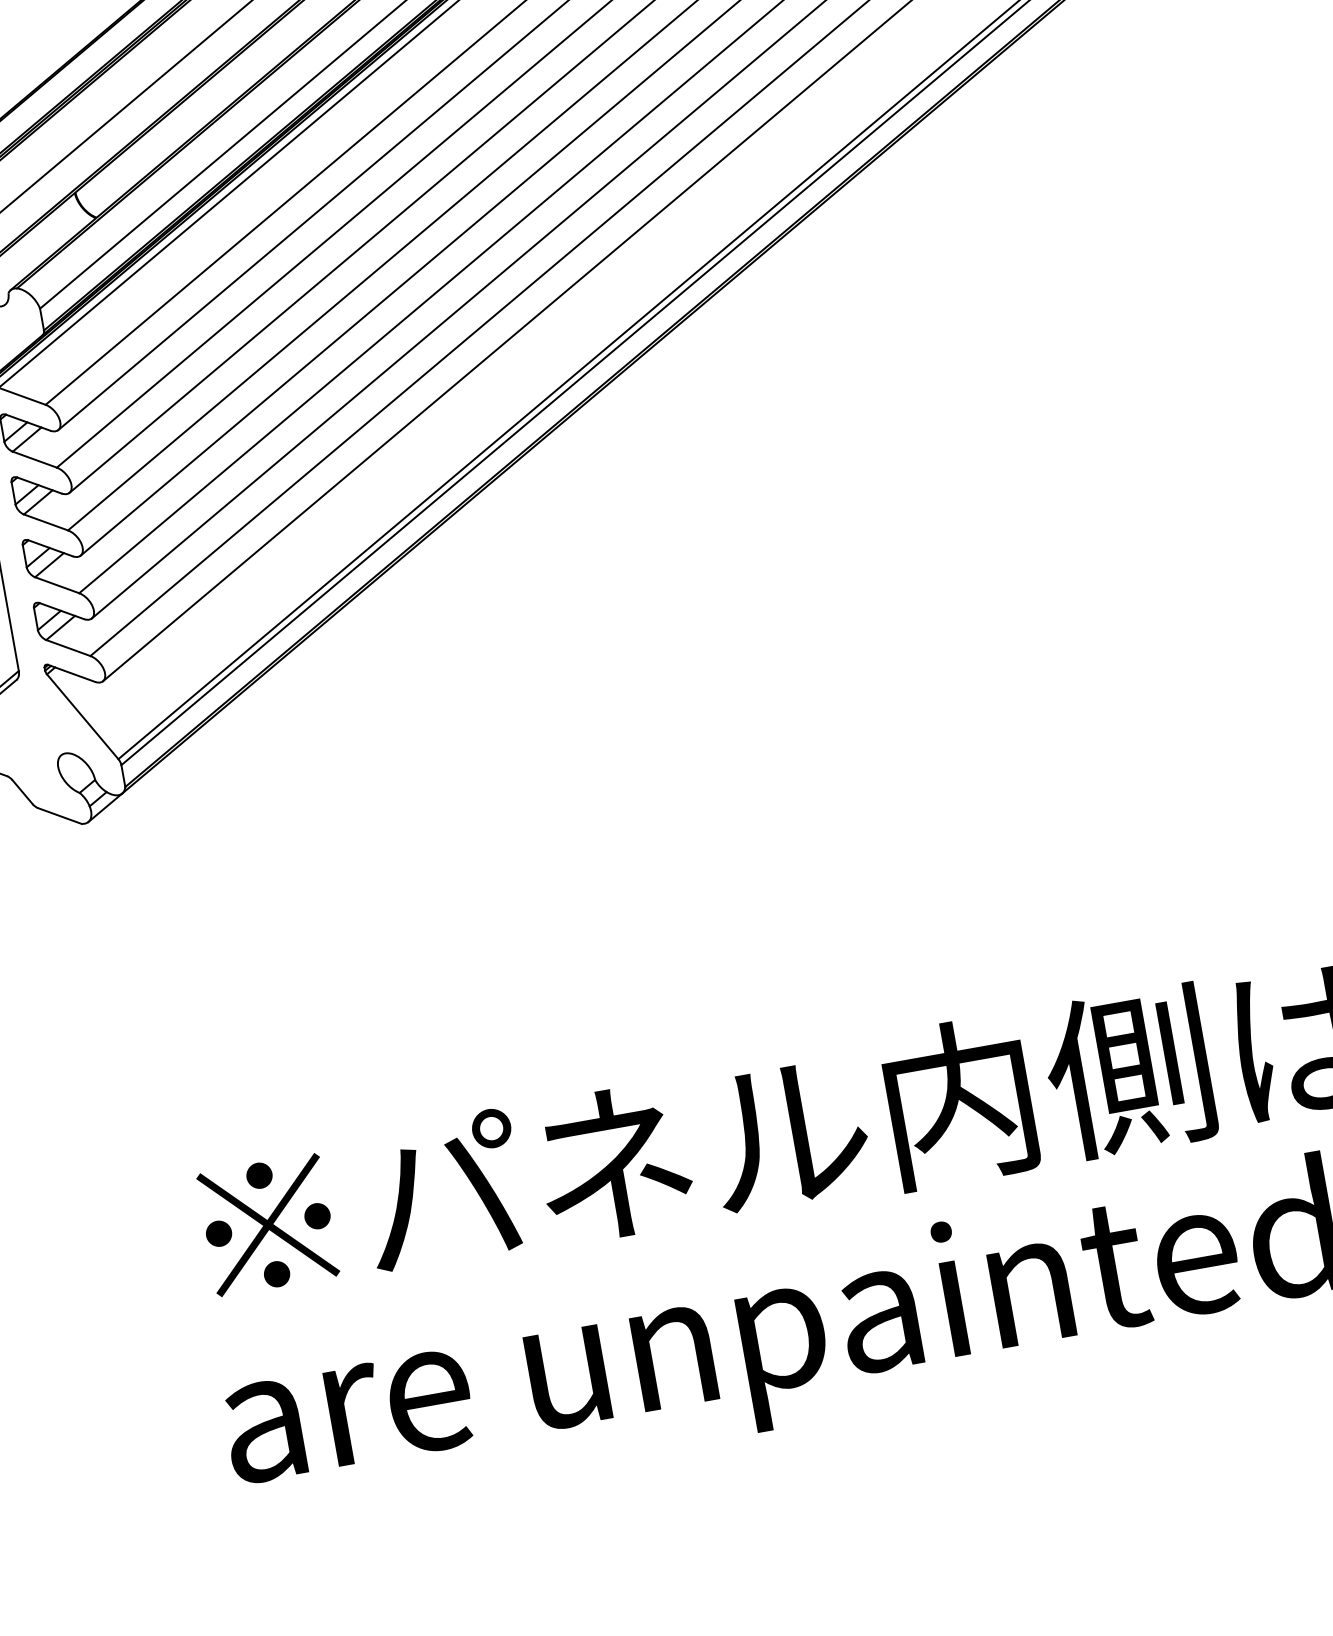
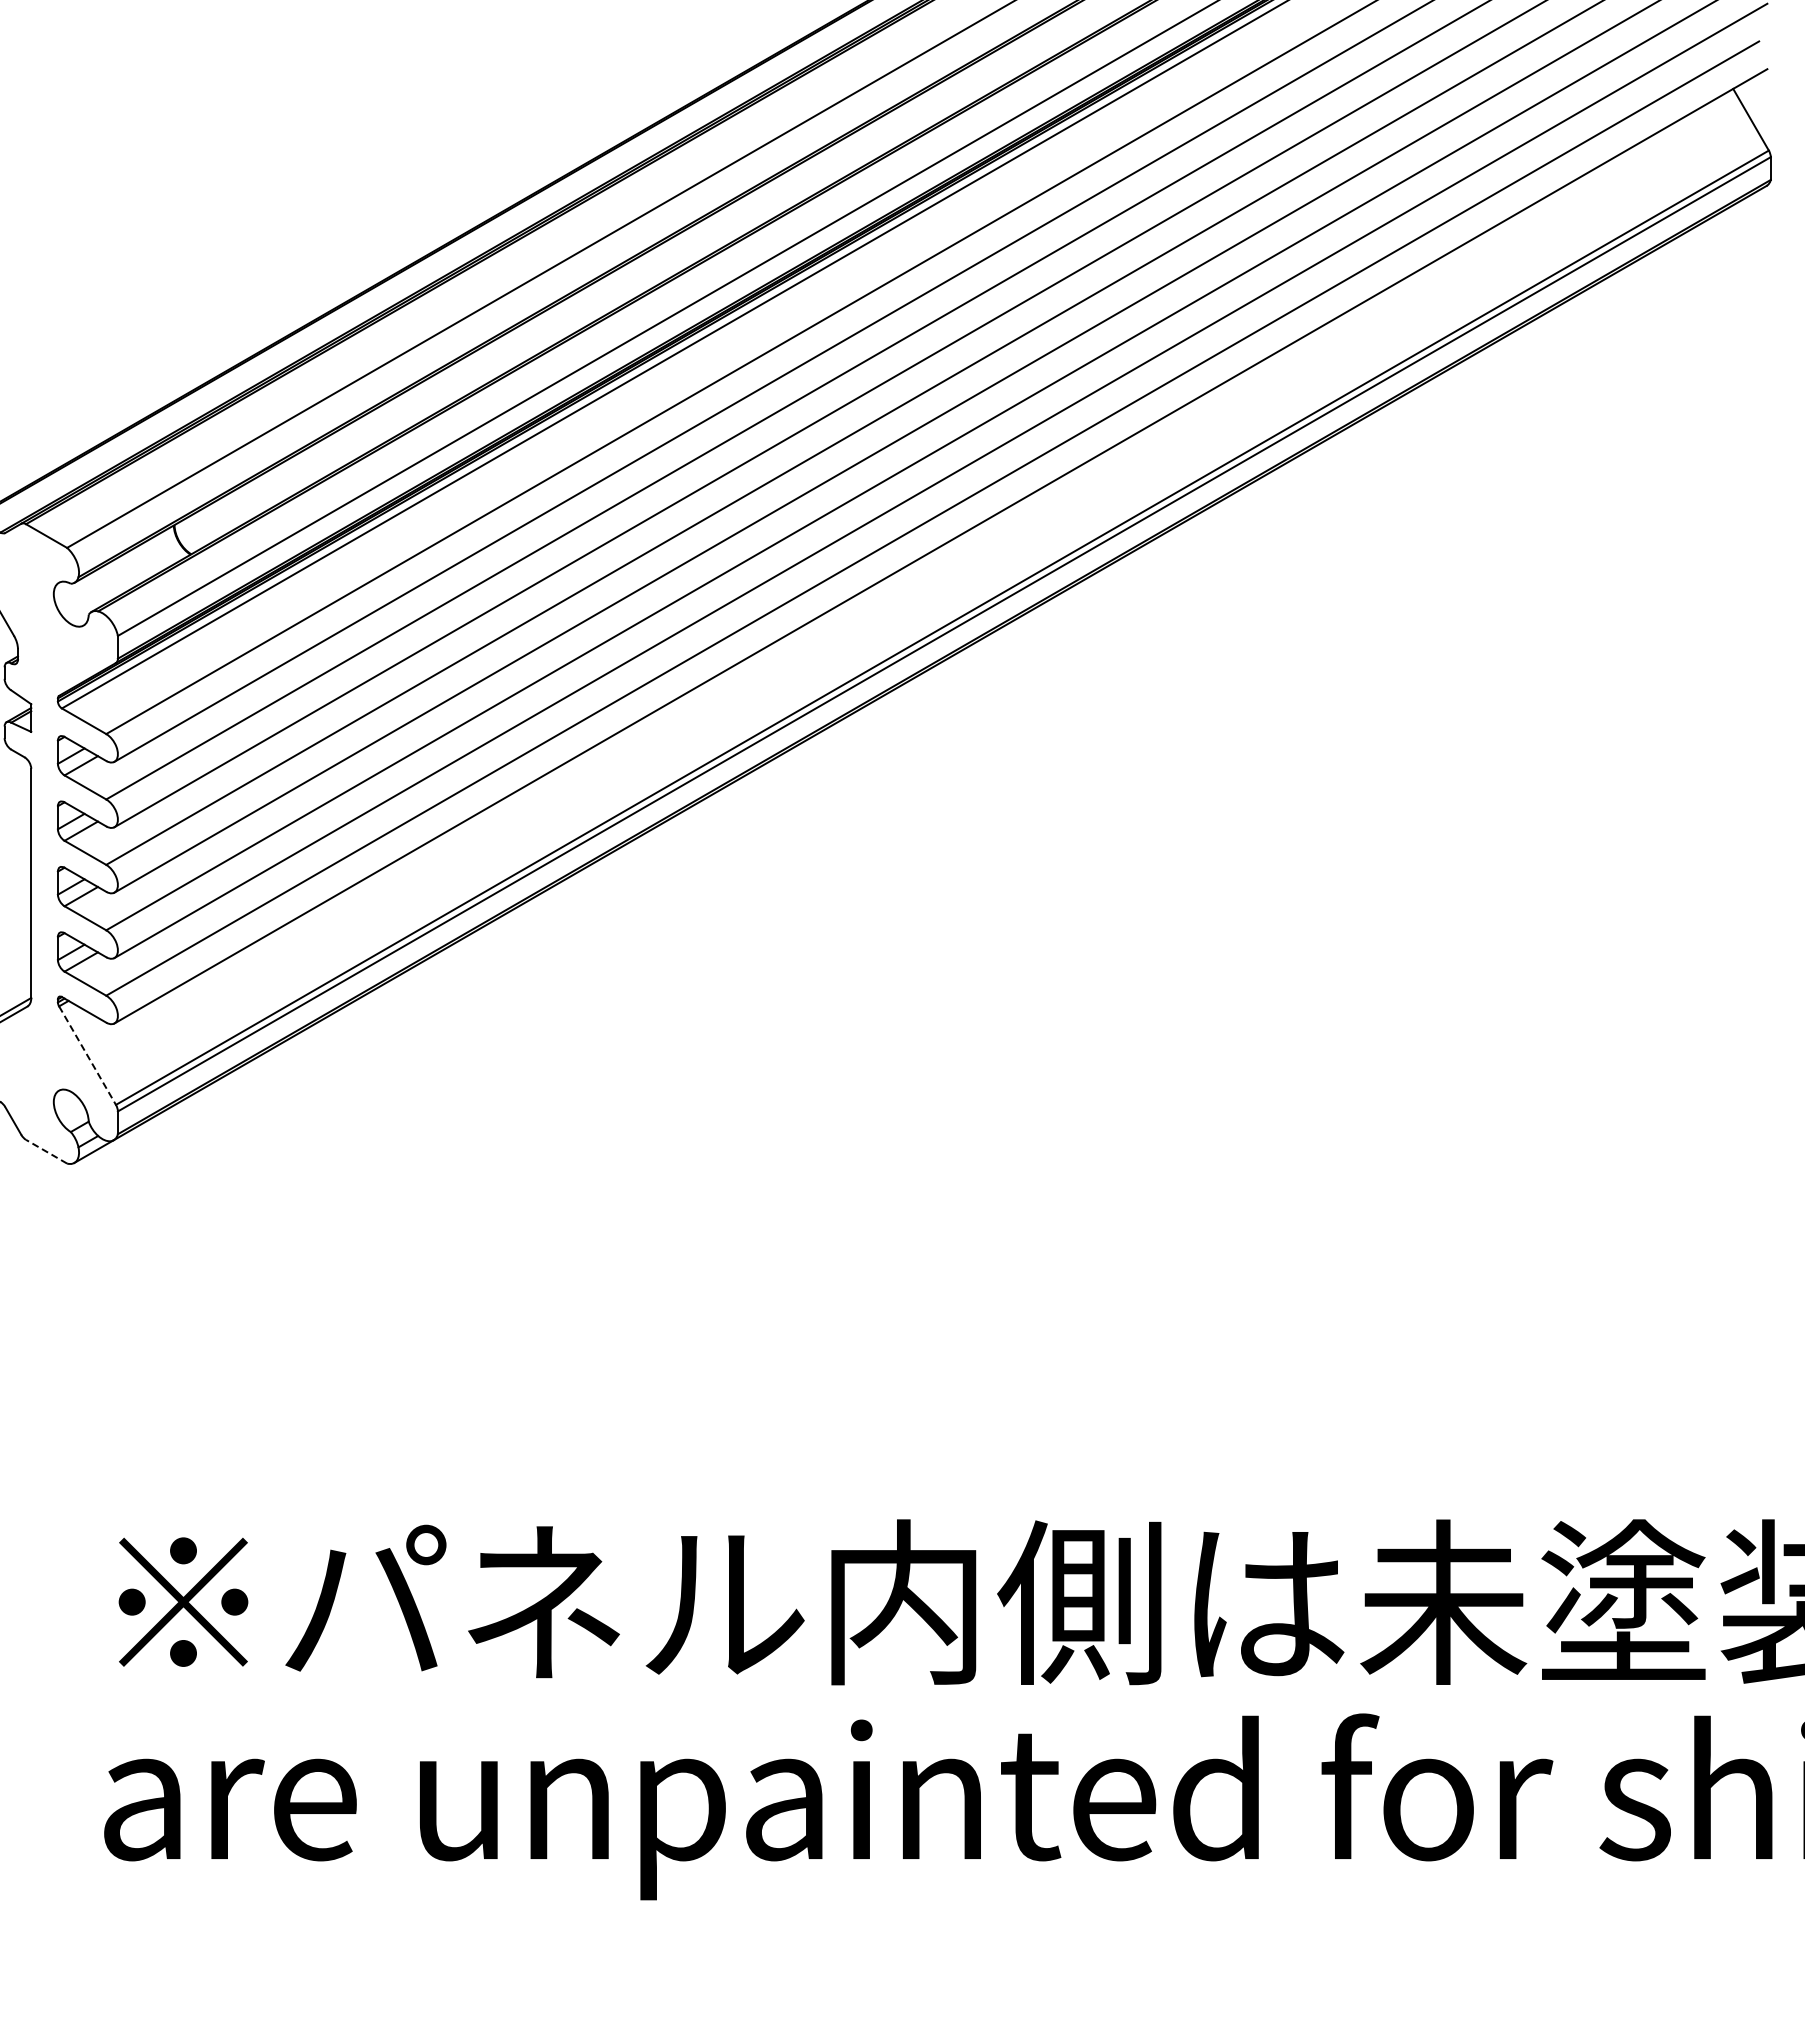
line: (82, 716) -> (87, 1055), solid -> dashed
line: (59, 815) -> (46, 1151), solid -> dashed

